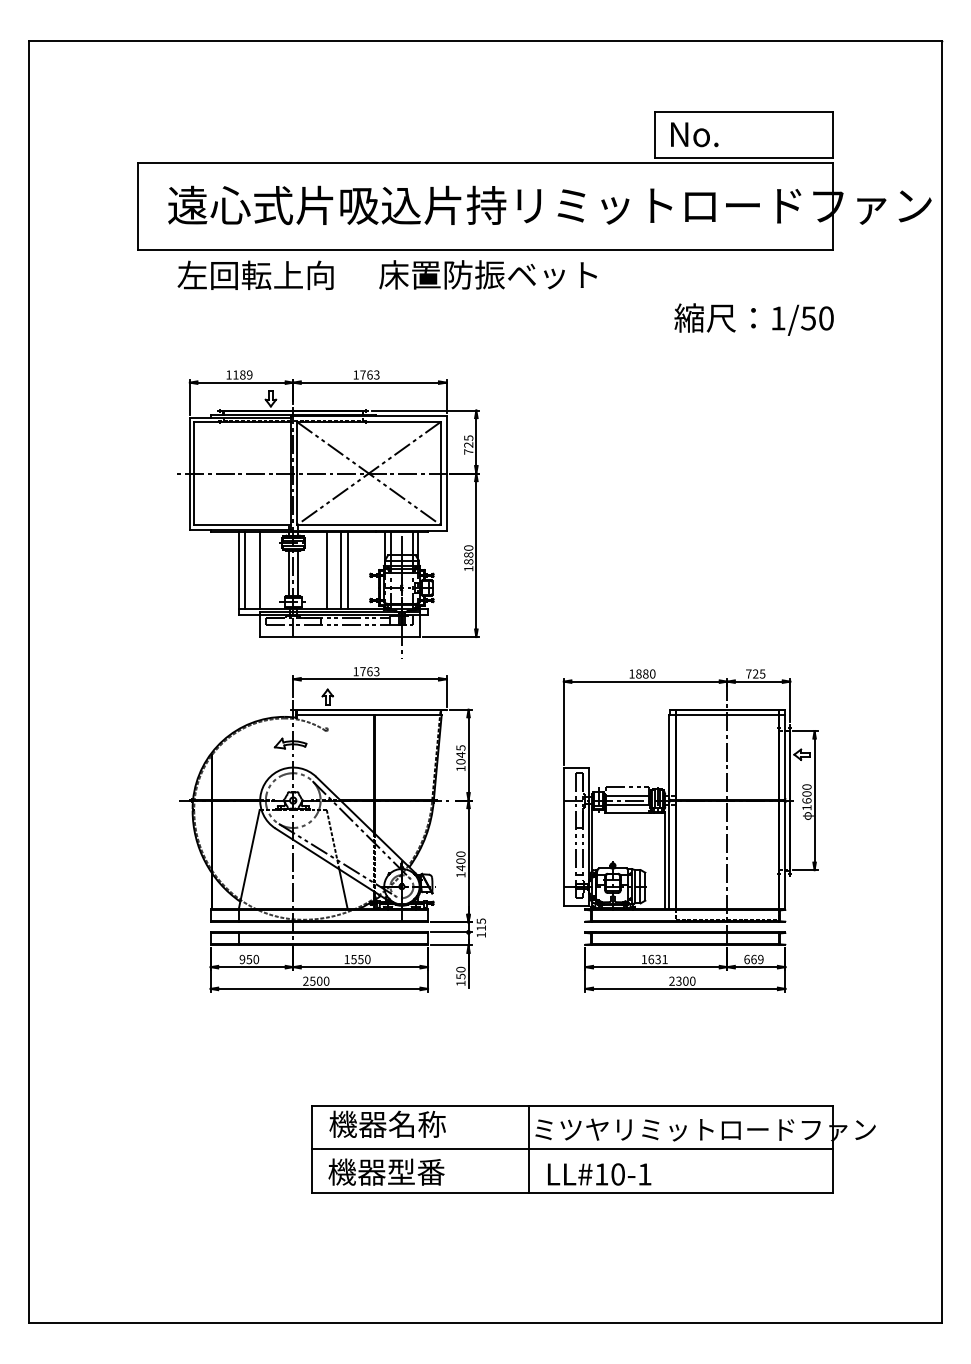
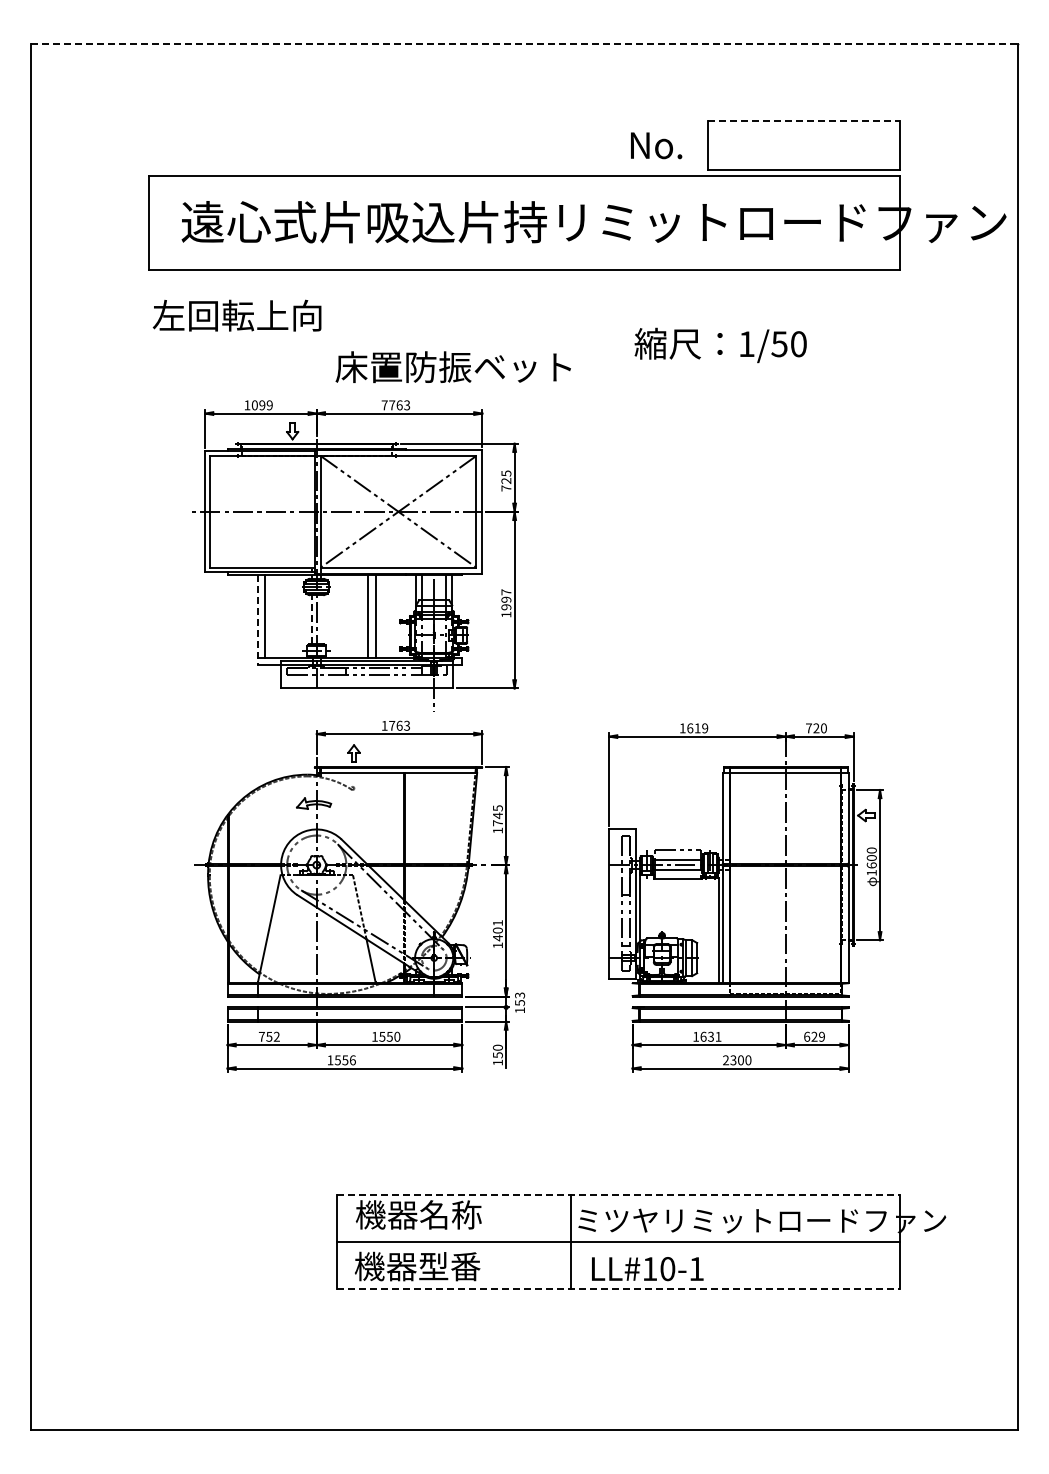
line: (485, 41) -> (524, 44), solid -> dashed
line: (744, 111) -> (804, 120), solid -> dashed
text: (694, 134) -> (656, 145), moved
text: (255, 275) -> (236, 315), moved
text: (487, 275) -> (452, 367), moved
text: (753, 319) -> (720, 345), moved
text: (239, 375) -> (258, 405), 1189 -> 1099
text: (355, 375) -> (384, 405), 1763 -> 7763
text: (468, 554) -> (506, 599), 1880 -> 1997
line: (259, 569) -> (280, 615), removed
line: (327, 569) -> (353, 615), removed
line: (289, 573) -> (312, 619), solid -> dashed
line: (297, 573) -> (321, 619), removed
line: (239, 574) -> (258, 620), solid -> dashed
text: (645, 674) -> (697, 728), 1880 -> 1619
text: (762, 674) -> (823, 728), 725 -> 720
text: (460, 762) -> (497, 823), 1045 -> 1745
text: (460, 854) -> (497, 923), 1400 -> 1401
text: (481, 924) -> (520, 999), 115 -> 153
text: (248, 959) -> (268, 1036), 950 -> 752
text: (753, 959) -> (814, 1036), 669 -> 629
text: (316, 981) -> (341, 1060), 2500 -> 1556
line: (572, 1105) -> (618, 1194), solid -> dashed
line: (572, 1192) -> (618, 1288), solid -> dashed

